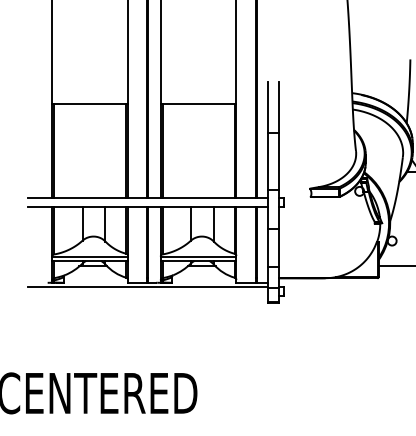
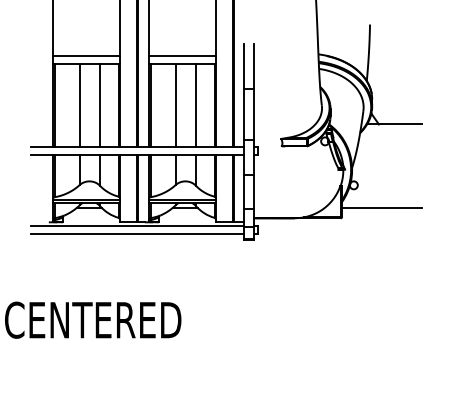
line: (90, 95) -> (86, 56), added
line: (197, 95) -> (181, 56), added
line: (82, 150) -> (79, 105), added
line: (106, 150) -> (100, 105), added
line: (190, 150) -> (175, 105), added
line: (213, 150) -> (195, 105), added
line: (147, 296) -> (137, 234), added

